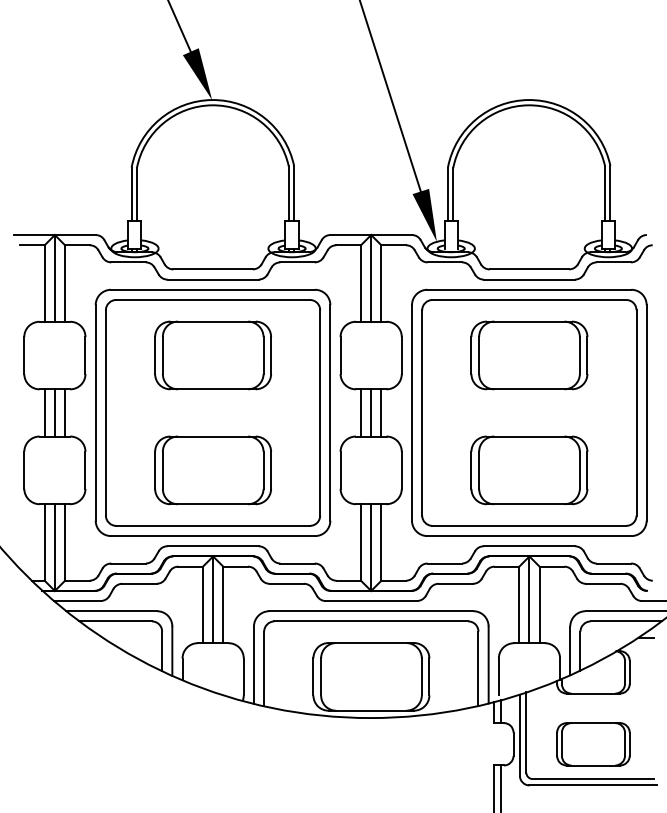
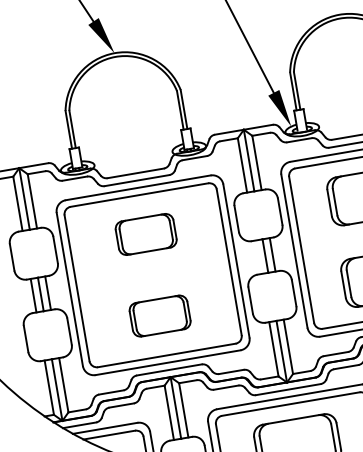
part: (212, 355) -> (145, 234), size x0.7
line: (360, 412) -> (257, 257), removed
part: (212, 470) -> (159, 316), size x0.7

